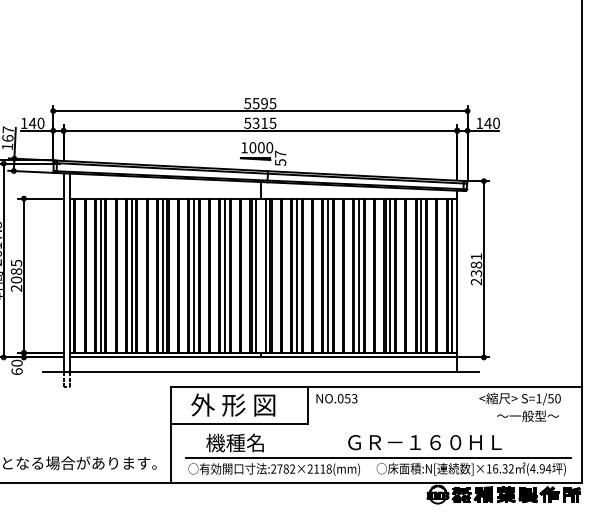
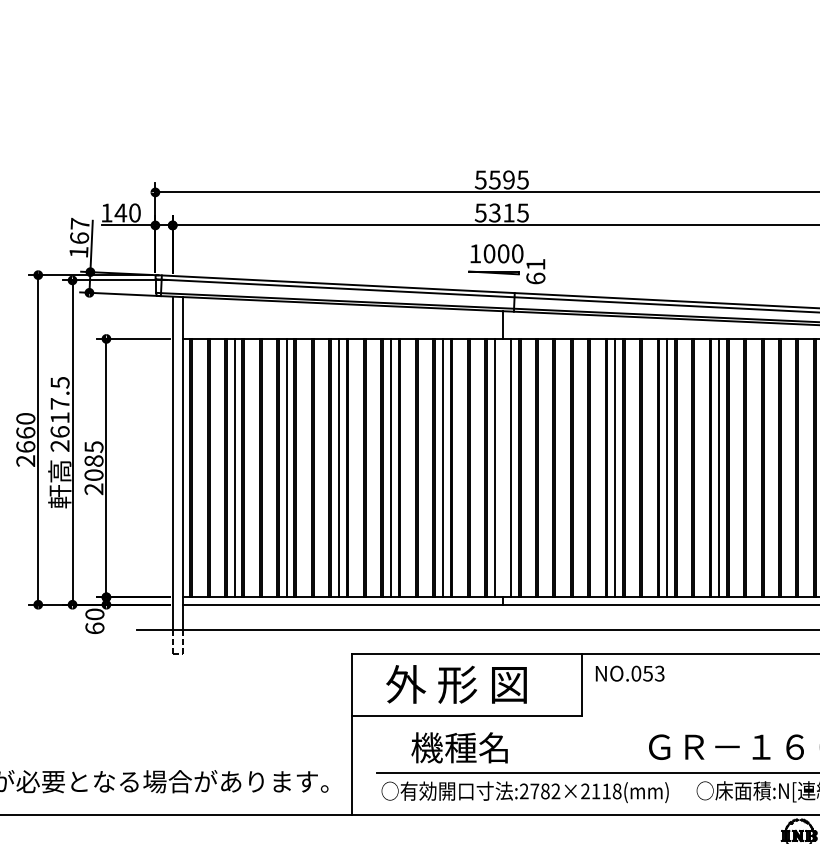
text: (280, 158) -> (535, 271), 57 -> 61
line: (296, 275) -> (562, 467), removed
line: (421, 275) -> (771, 467), removed

